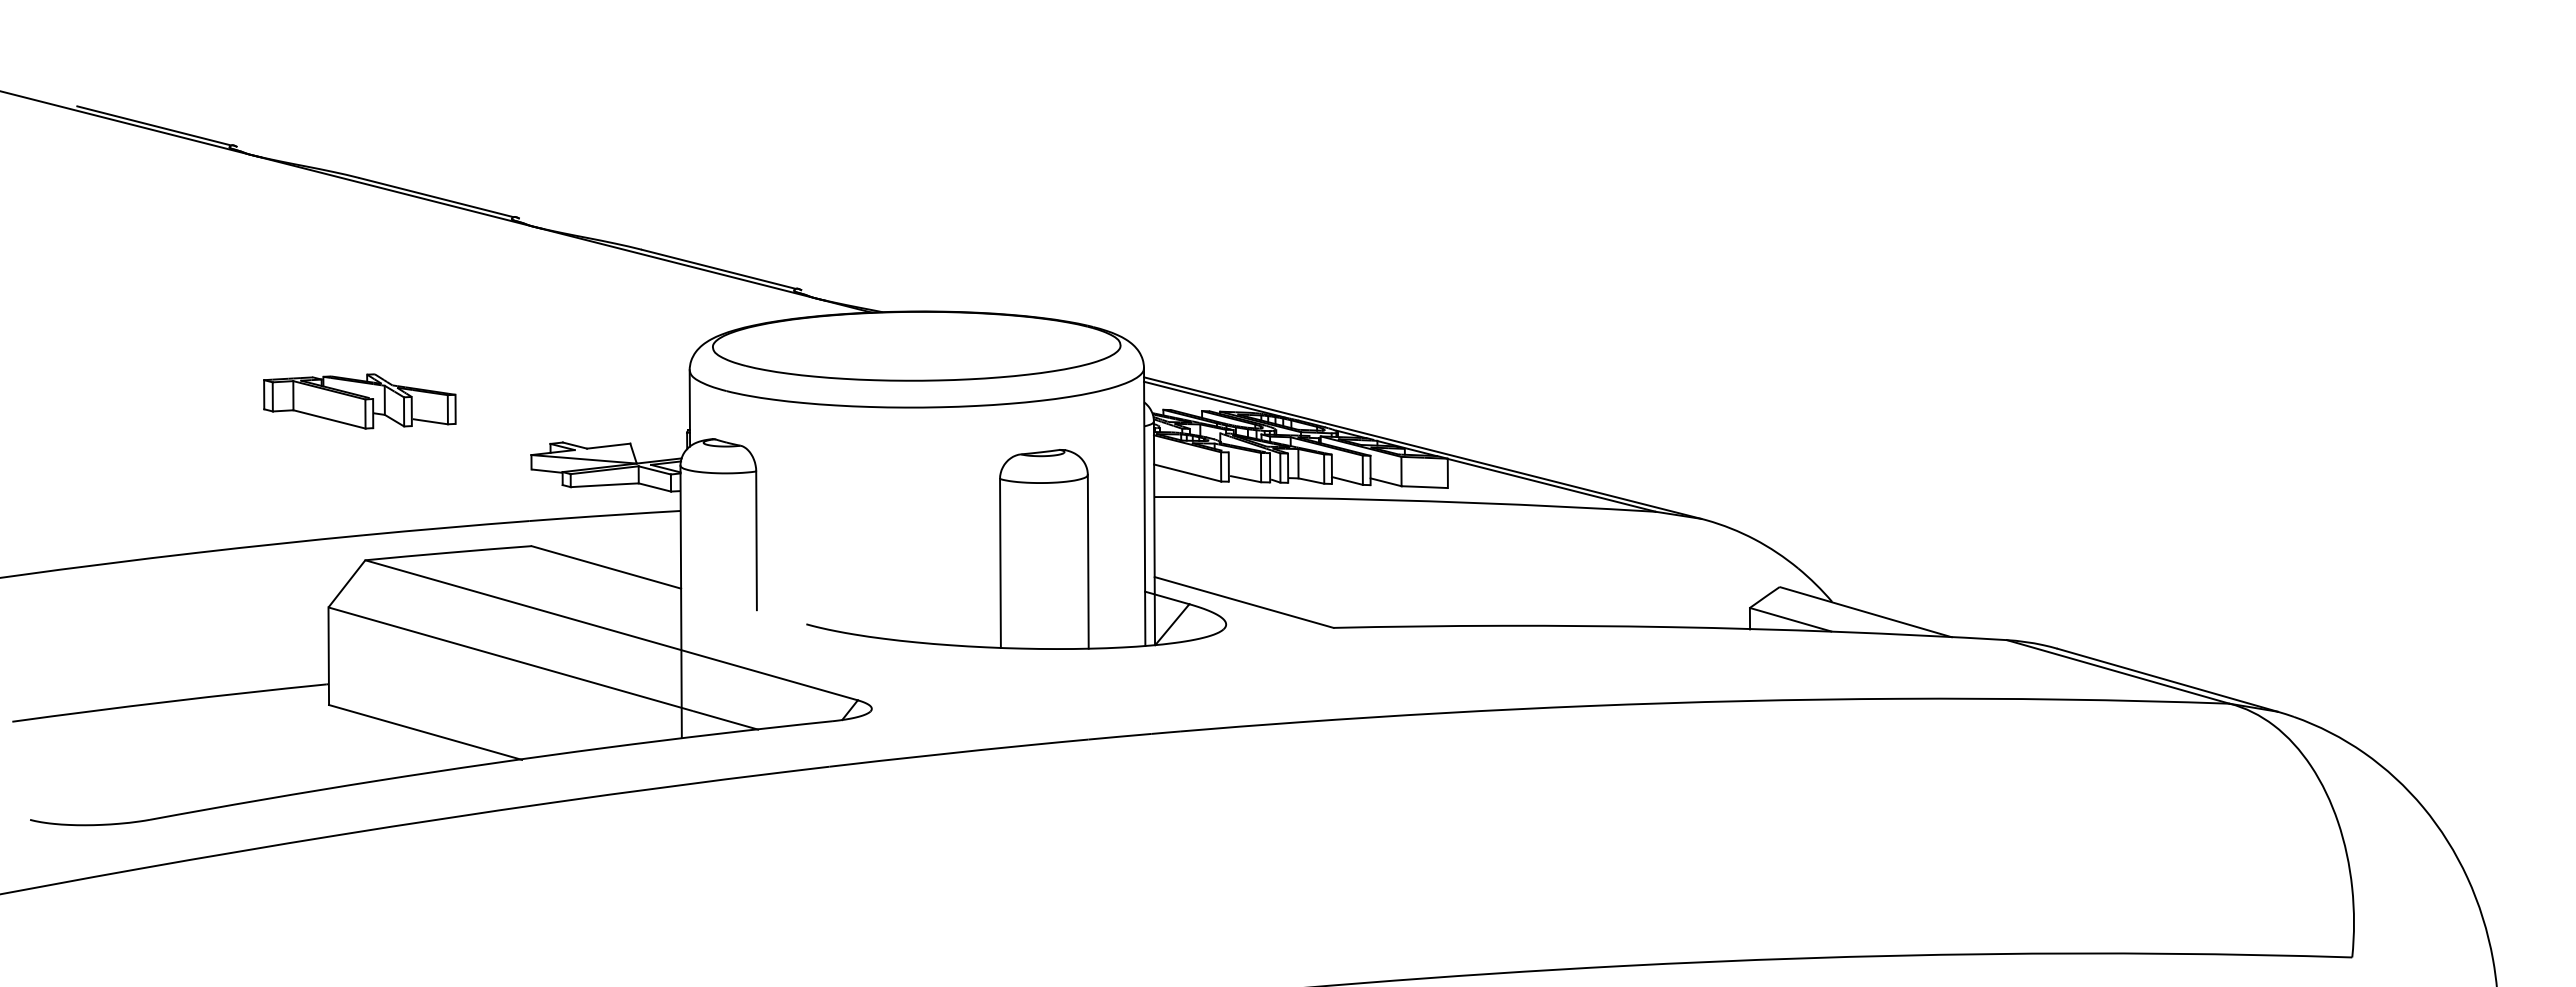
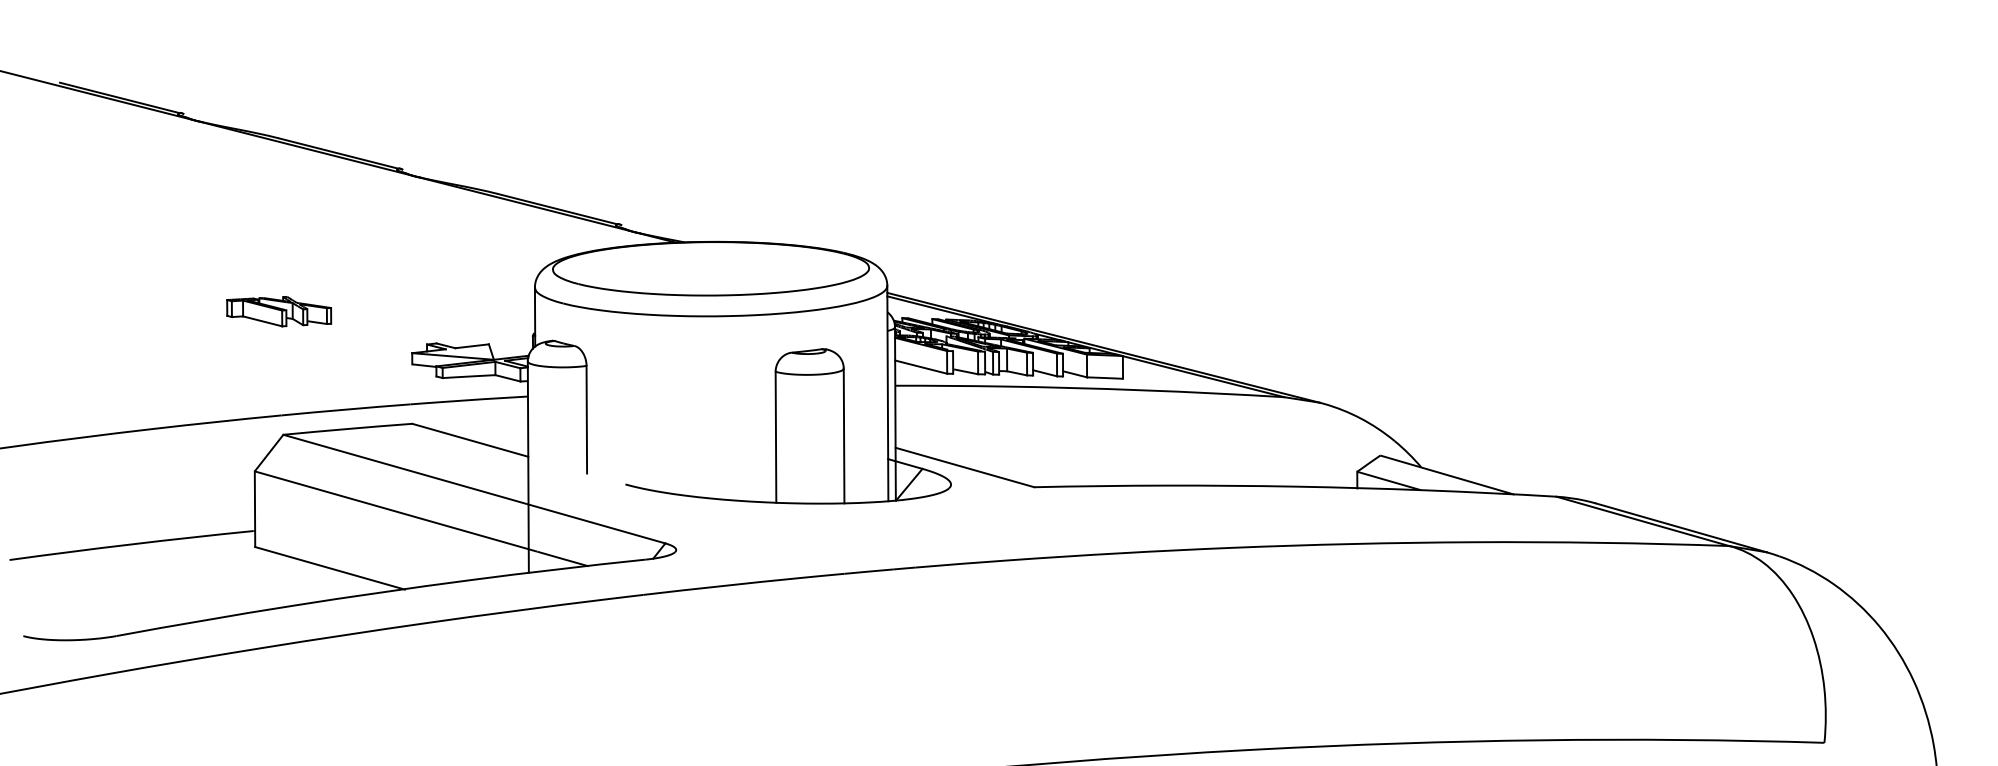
part: (359, 401) -> (278, 311), size x0.7

